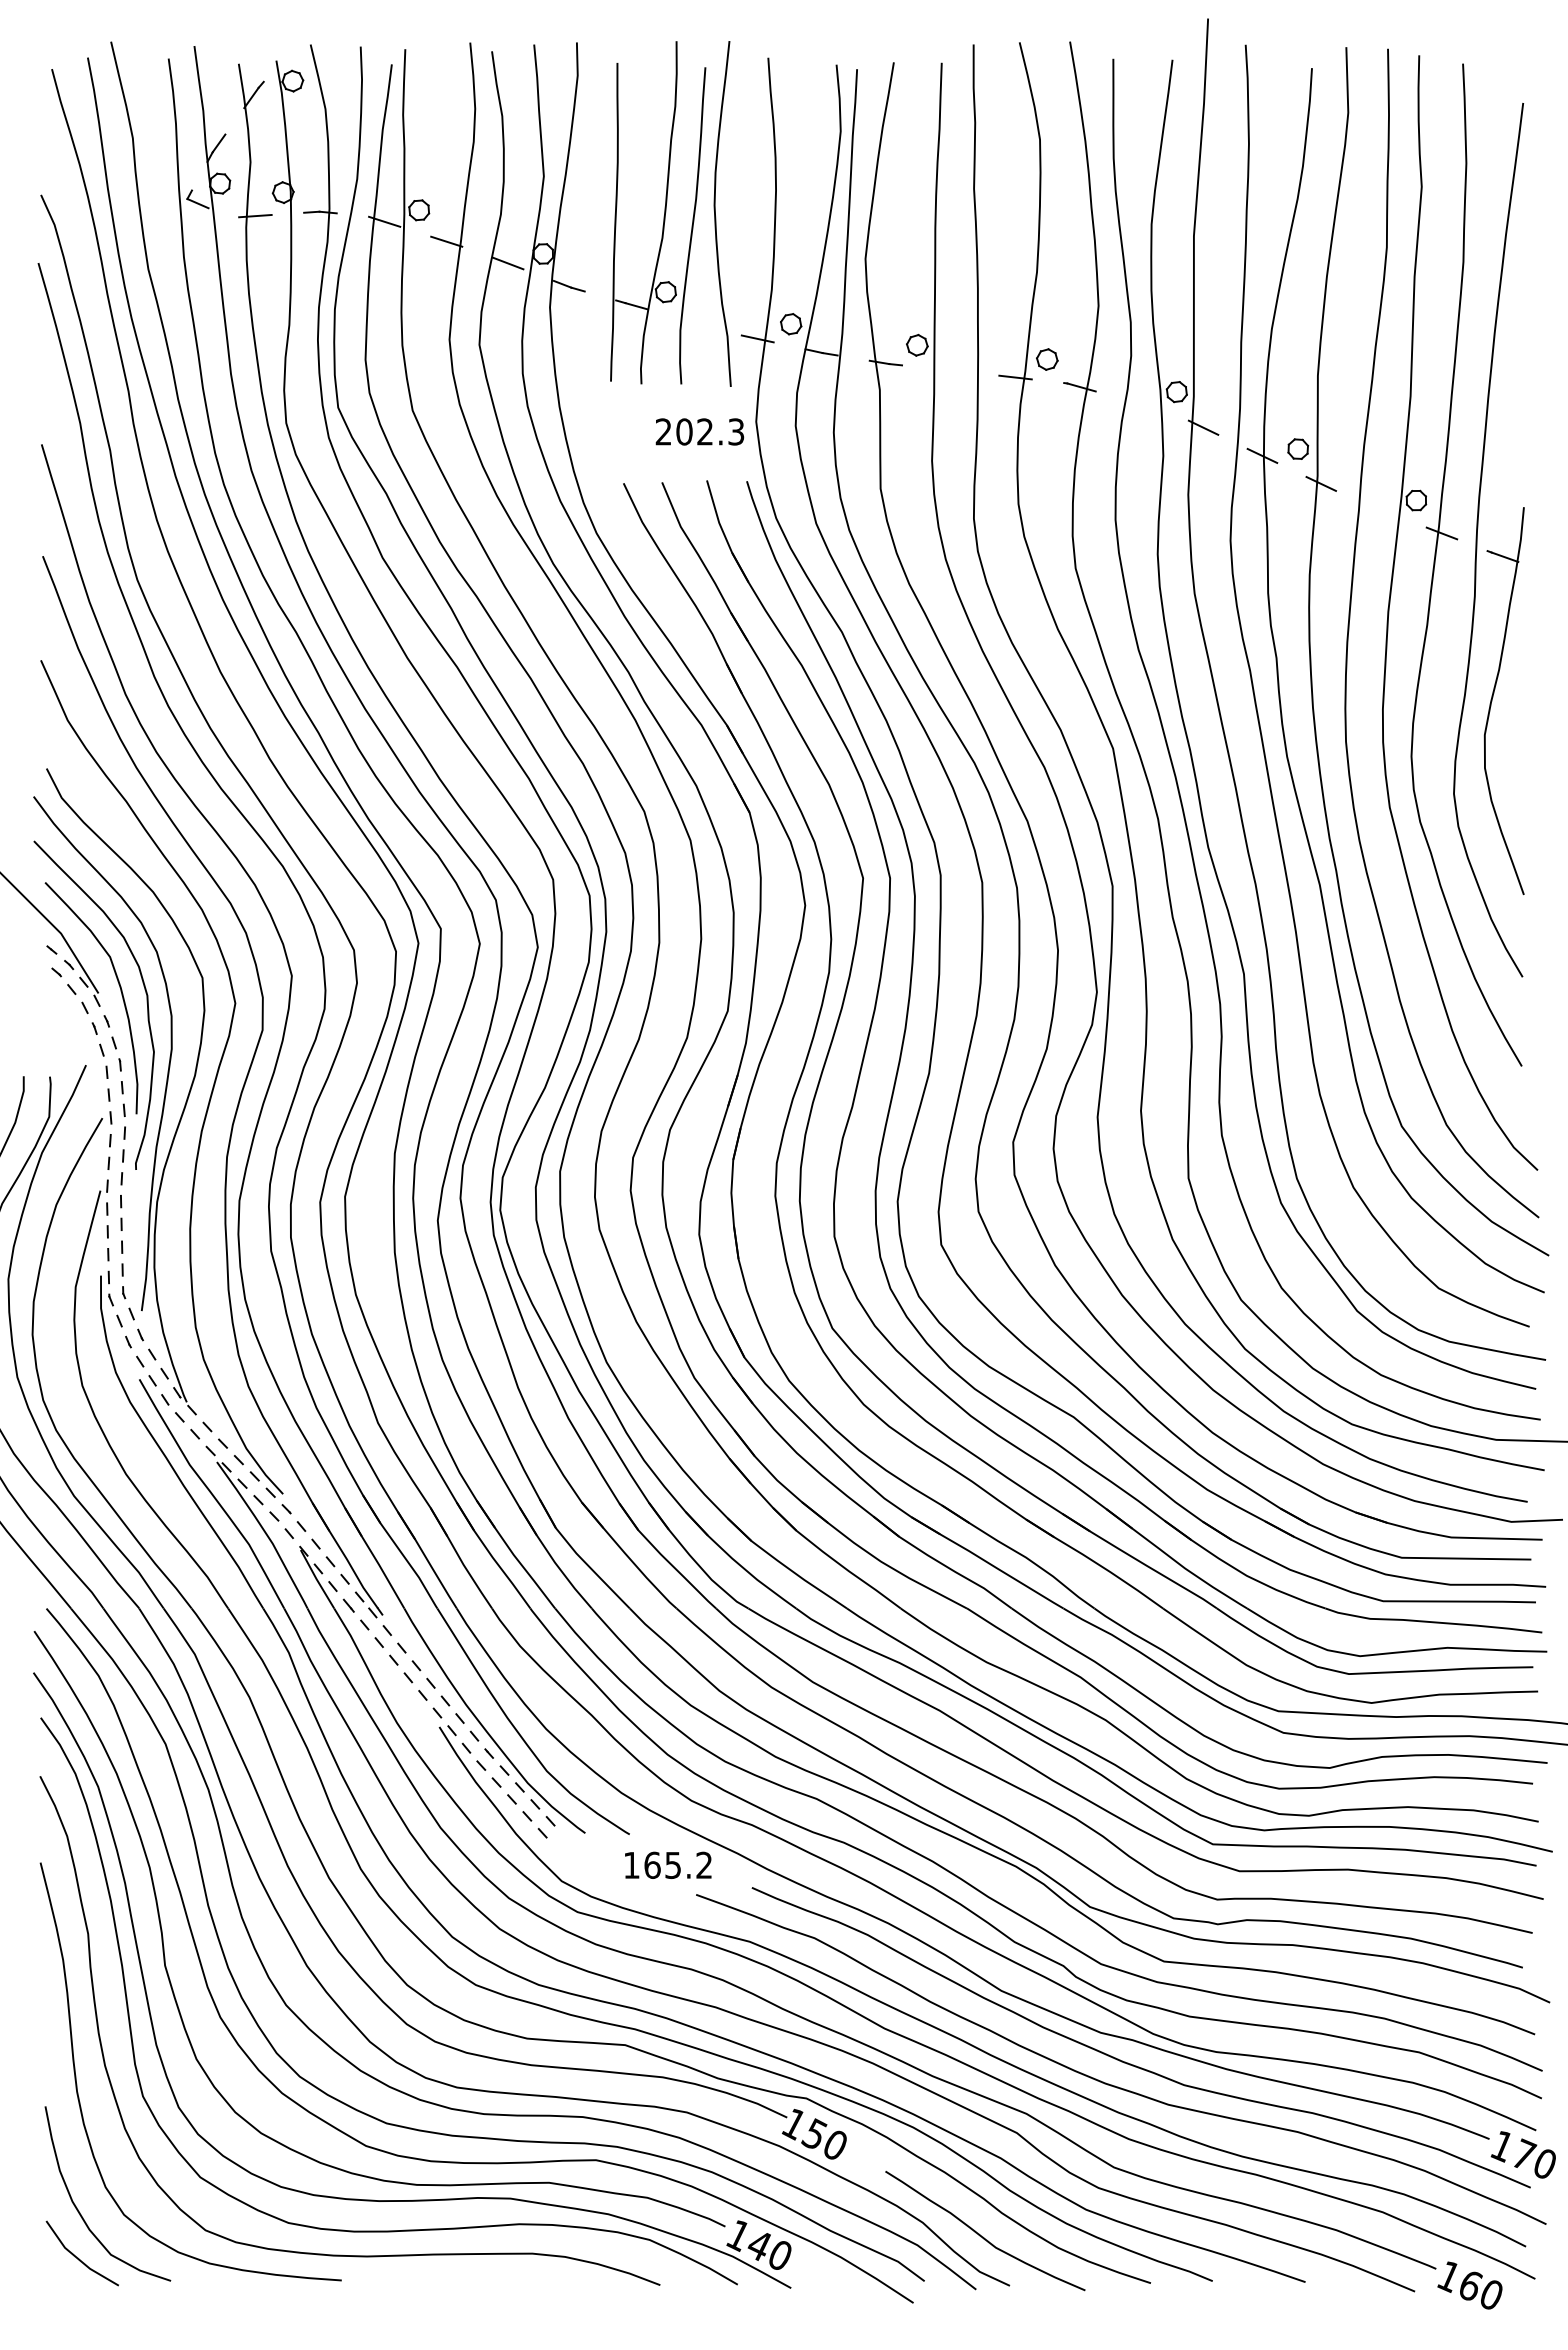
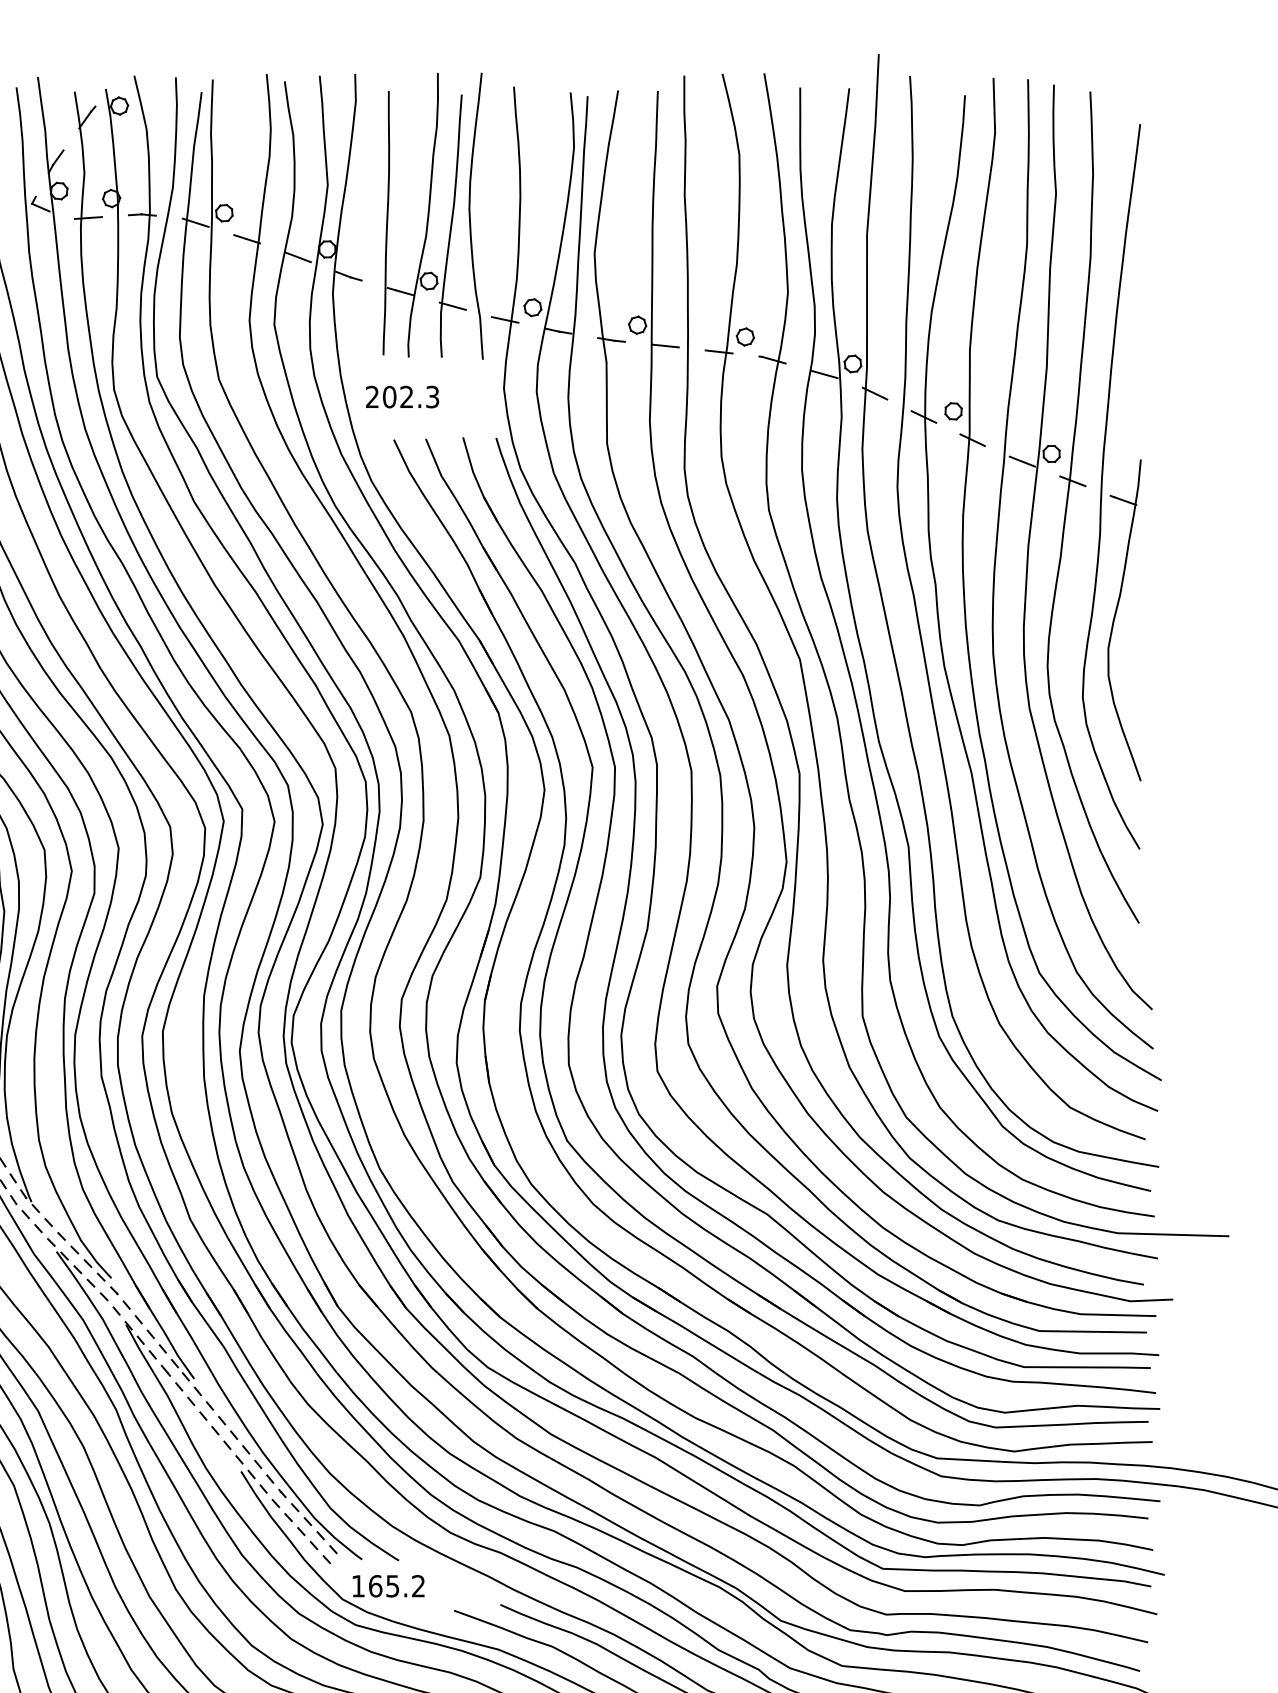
line: (694, 322) -> (452, 306), added
line: (950, 370) -> (665, 346), added
line: (1142, 404) -> (824, 374), added
text: (699, 431) -> (402, 396), moved
line: (1380, 509) -> (1021, 461), added
text: (668, 1864) -> (388, 1585), moved

